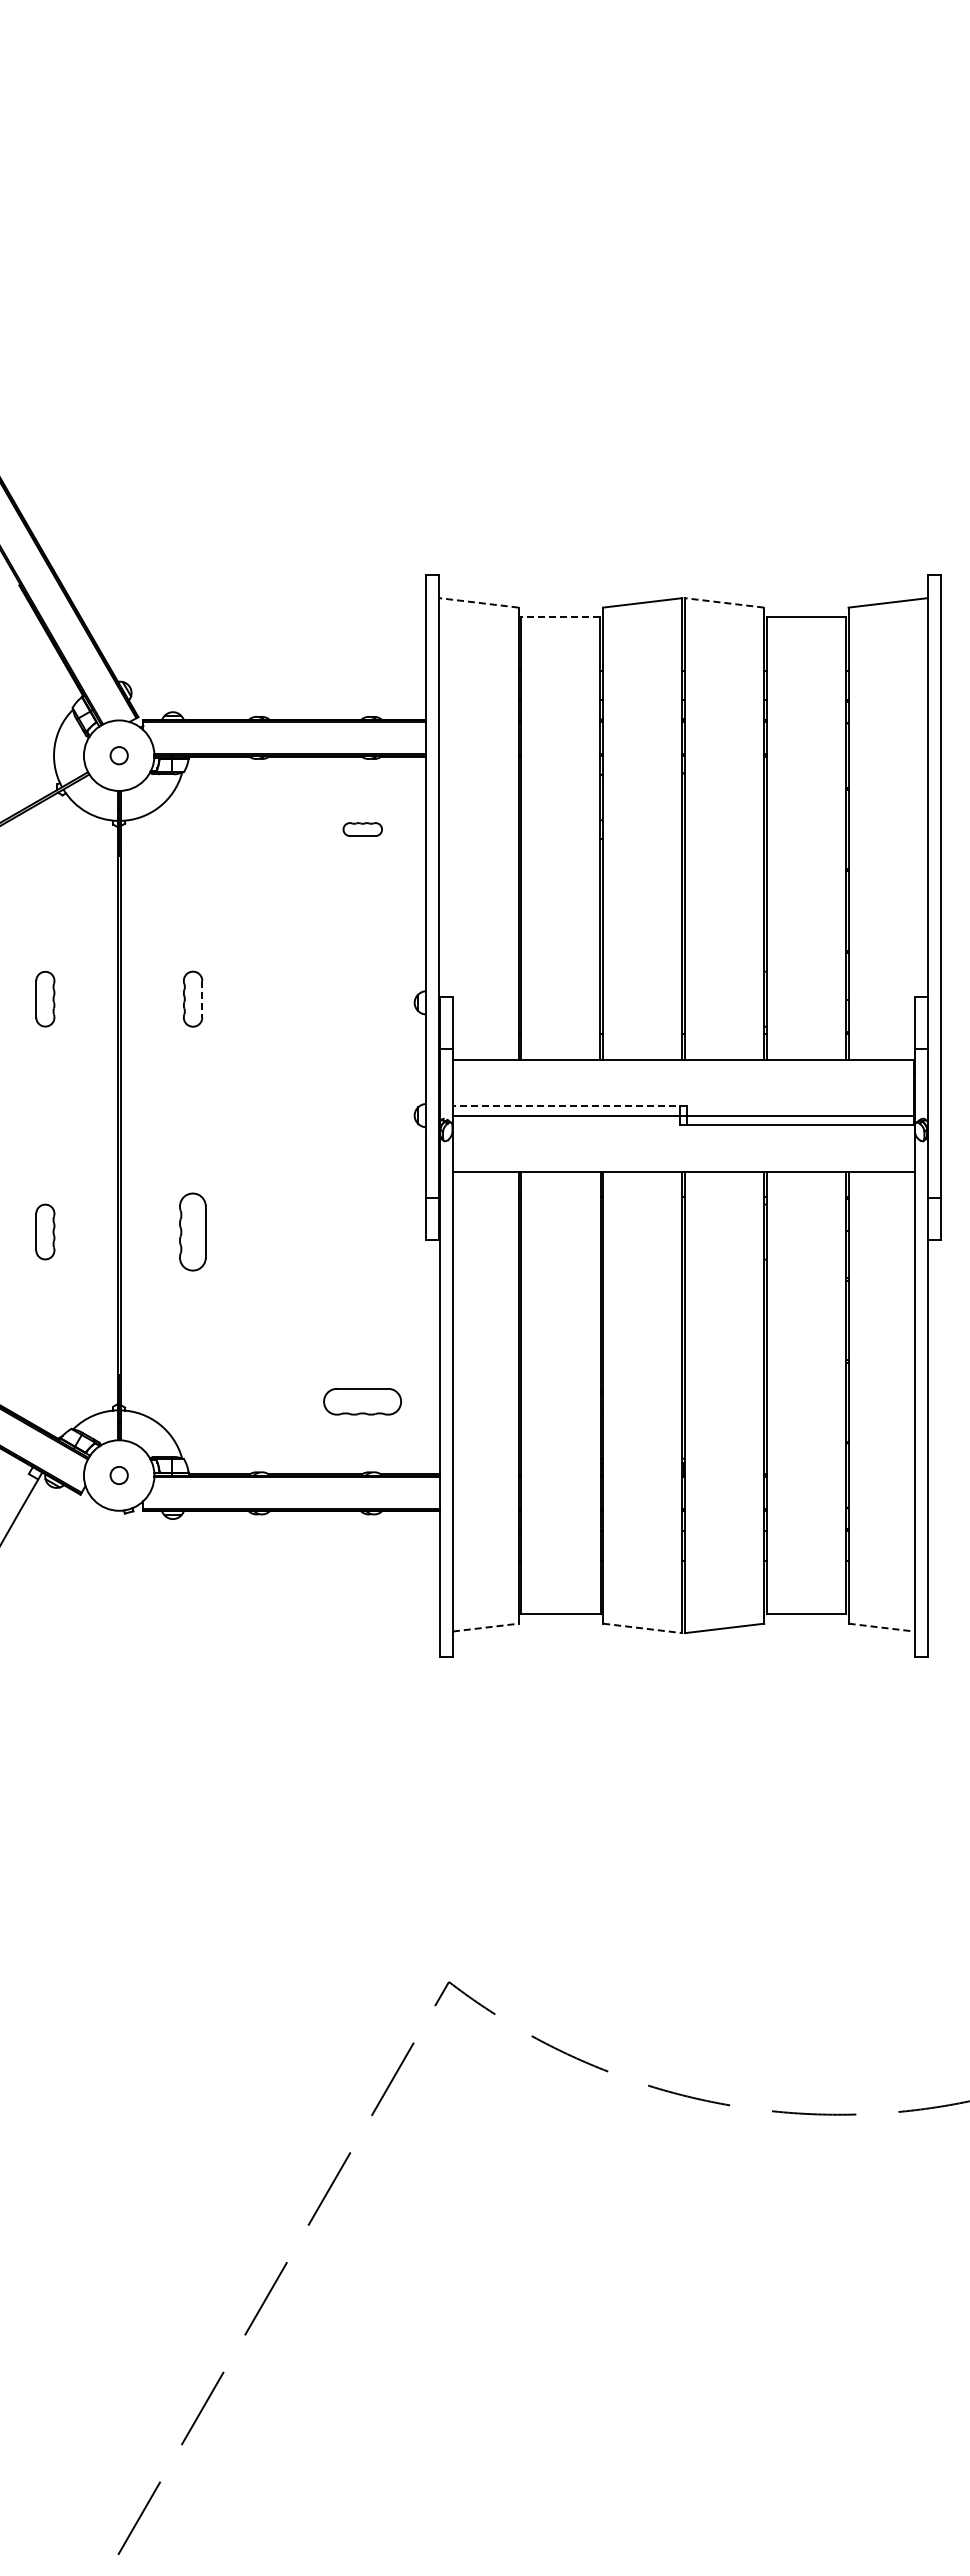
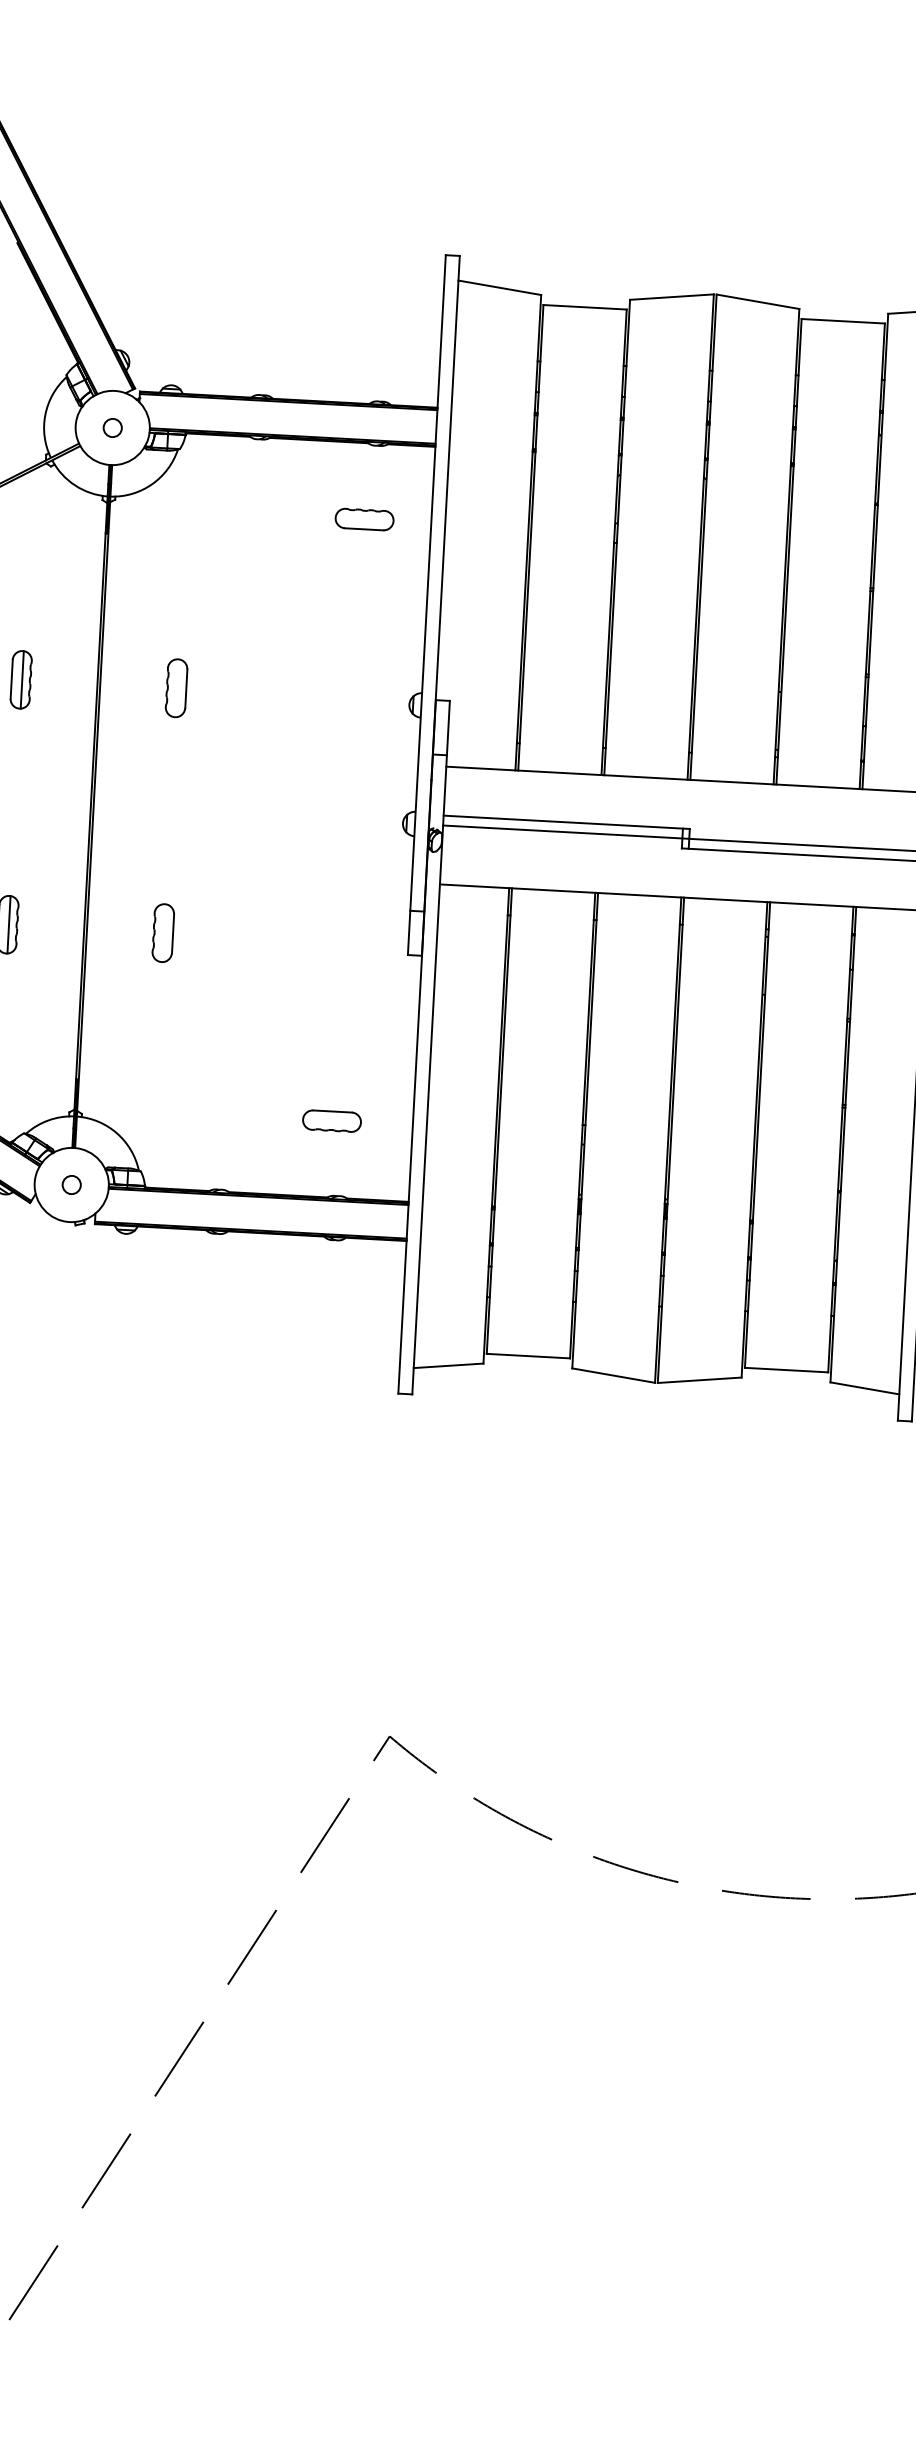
line: (479, 602) -> (500, 287), dashed -> solid
line: (724, 602) -> (758, 301), dashed -> solid
line: (560, 617) -> (584, 307), dashed -> solid
part: (362, 829) -> (364, 519), size x1.43
line: (46, 998) -> (22, 679), added
line: (202, 999) -> (186, 689), dashed -> solid
line: (569, 1106) -> (566, 822), dashed -> solid
line: (46, 1231) -> (9, 924), added
part: (193, 1231) -> (163, 932), size x0.71
part: (362, 1401) -> (331, 1121), size x0.71
line: (486, 1627) -> (449, 1365), dashed -> solid
line: (882, 1627) -> (865, 1388), dashed -> solid
line: (642, 1628) -> (613, 1375), dashed -> solid

